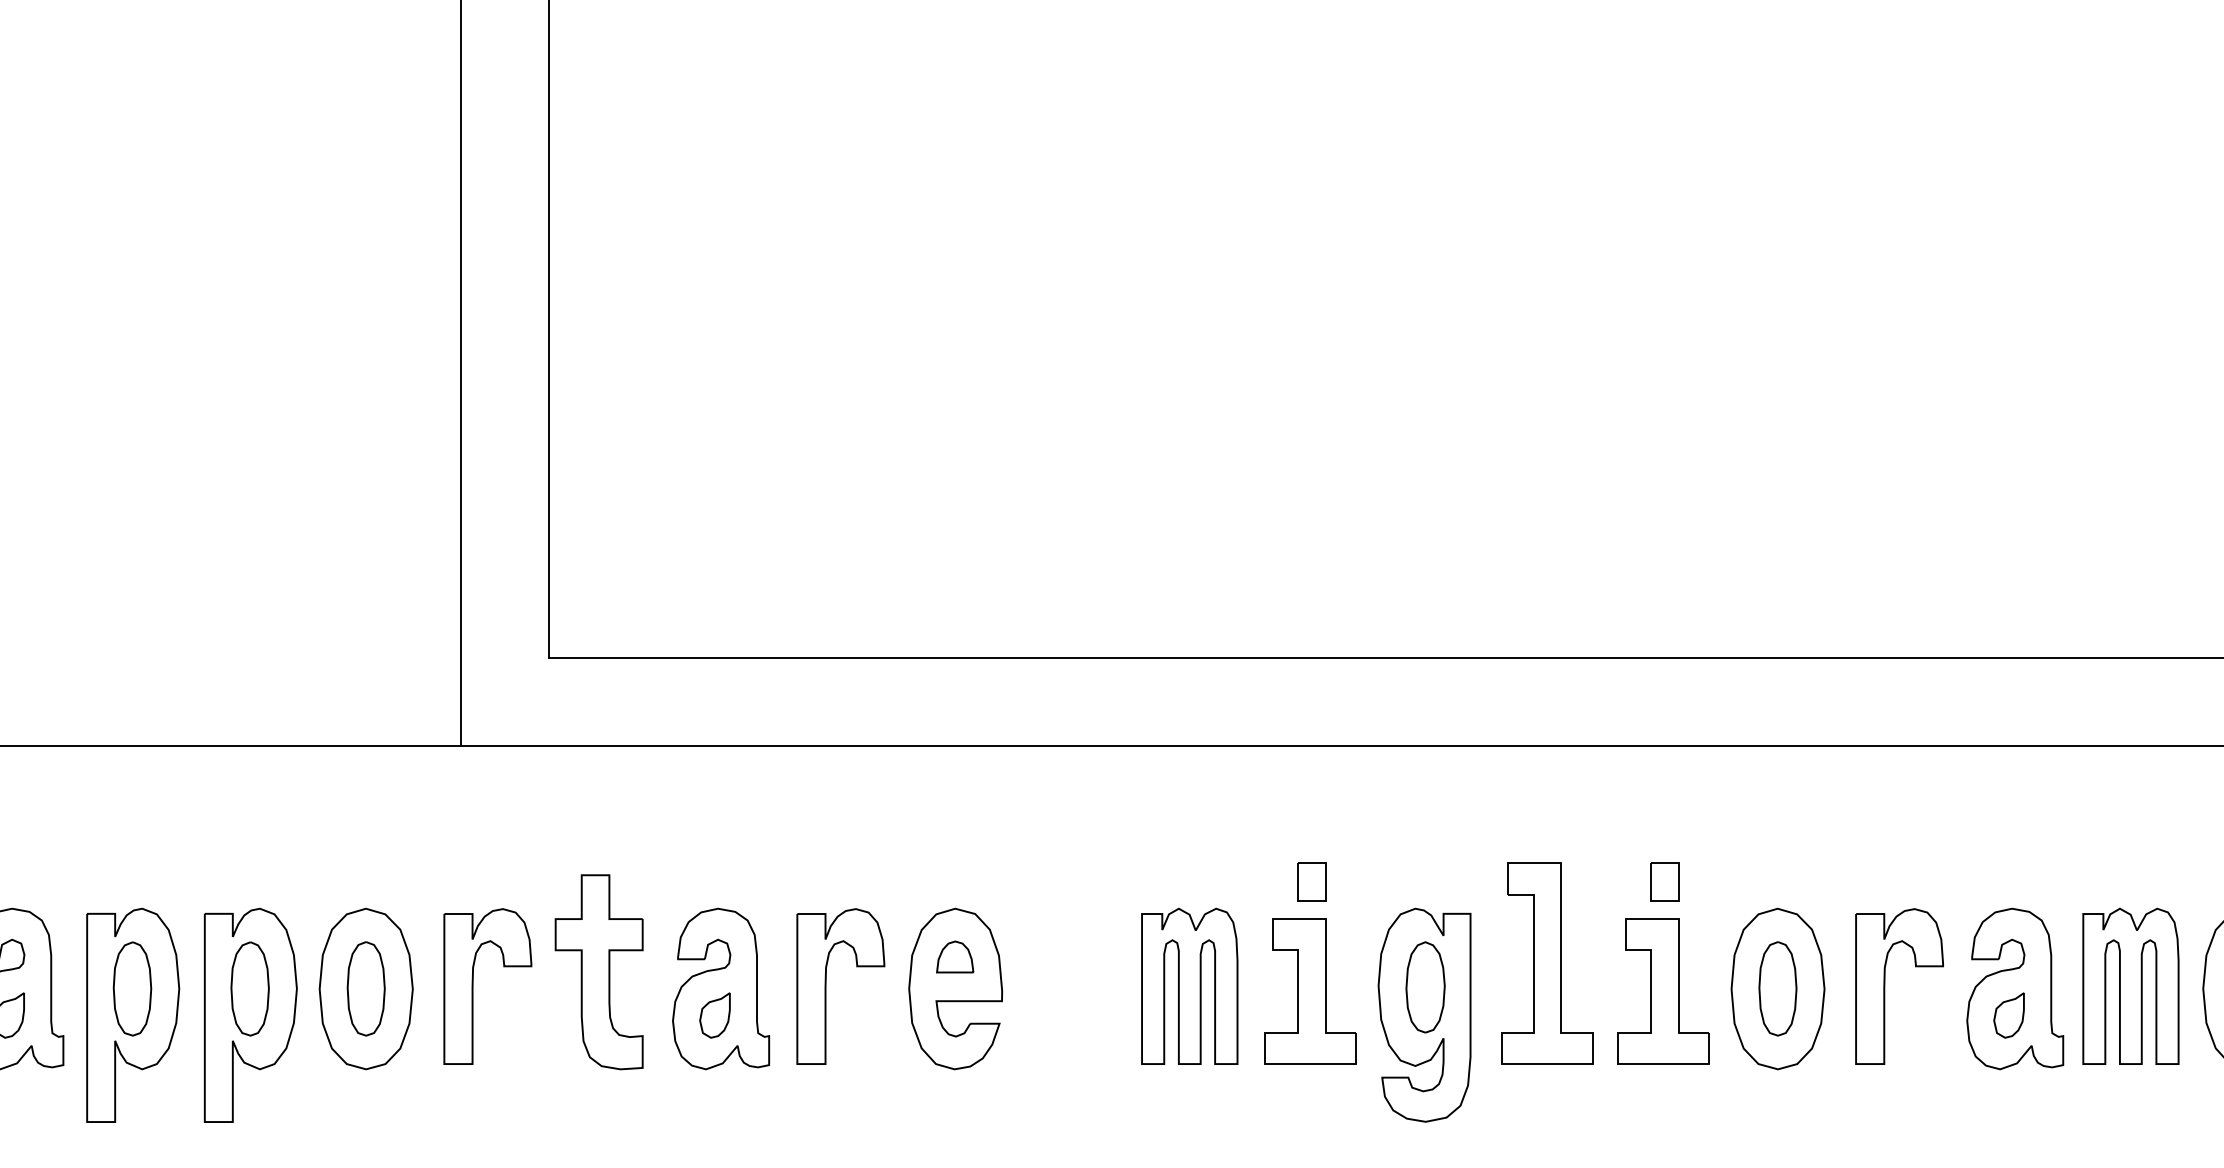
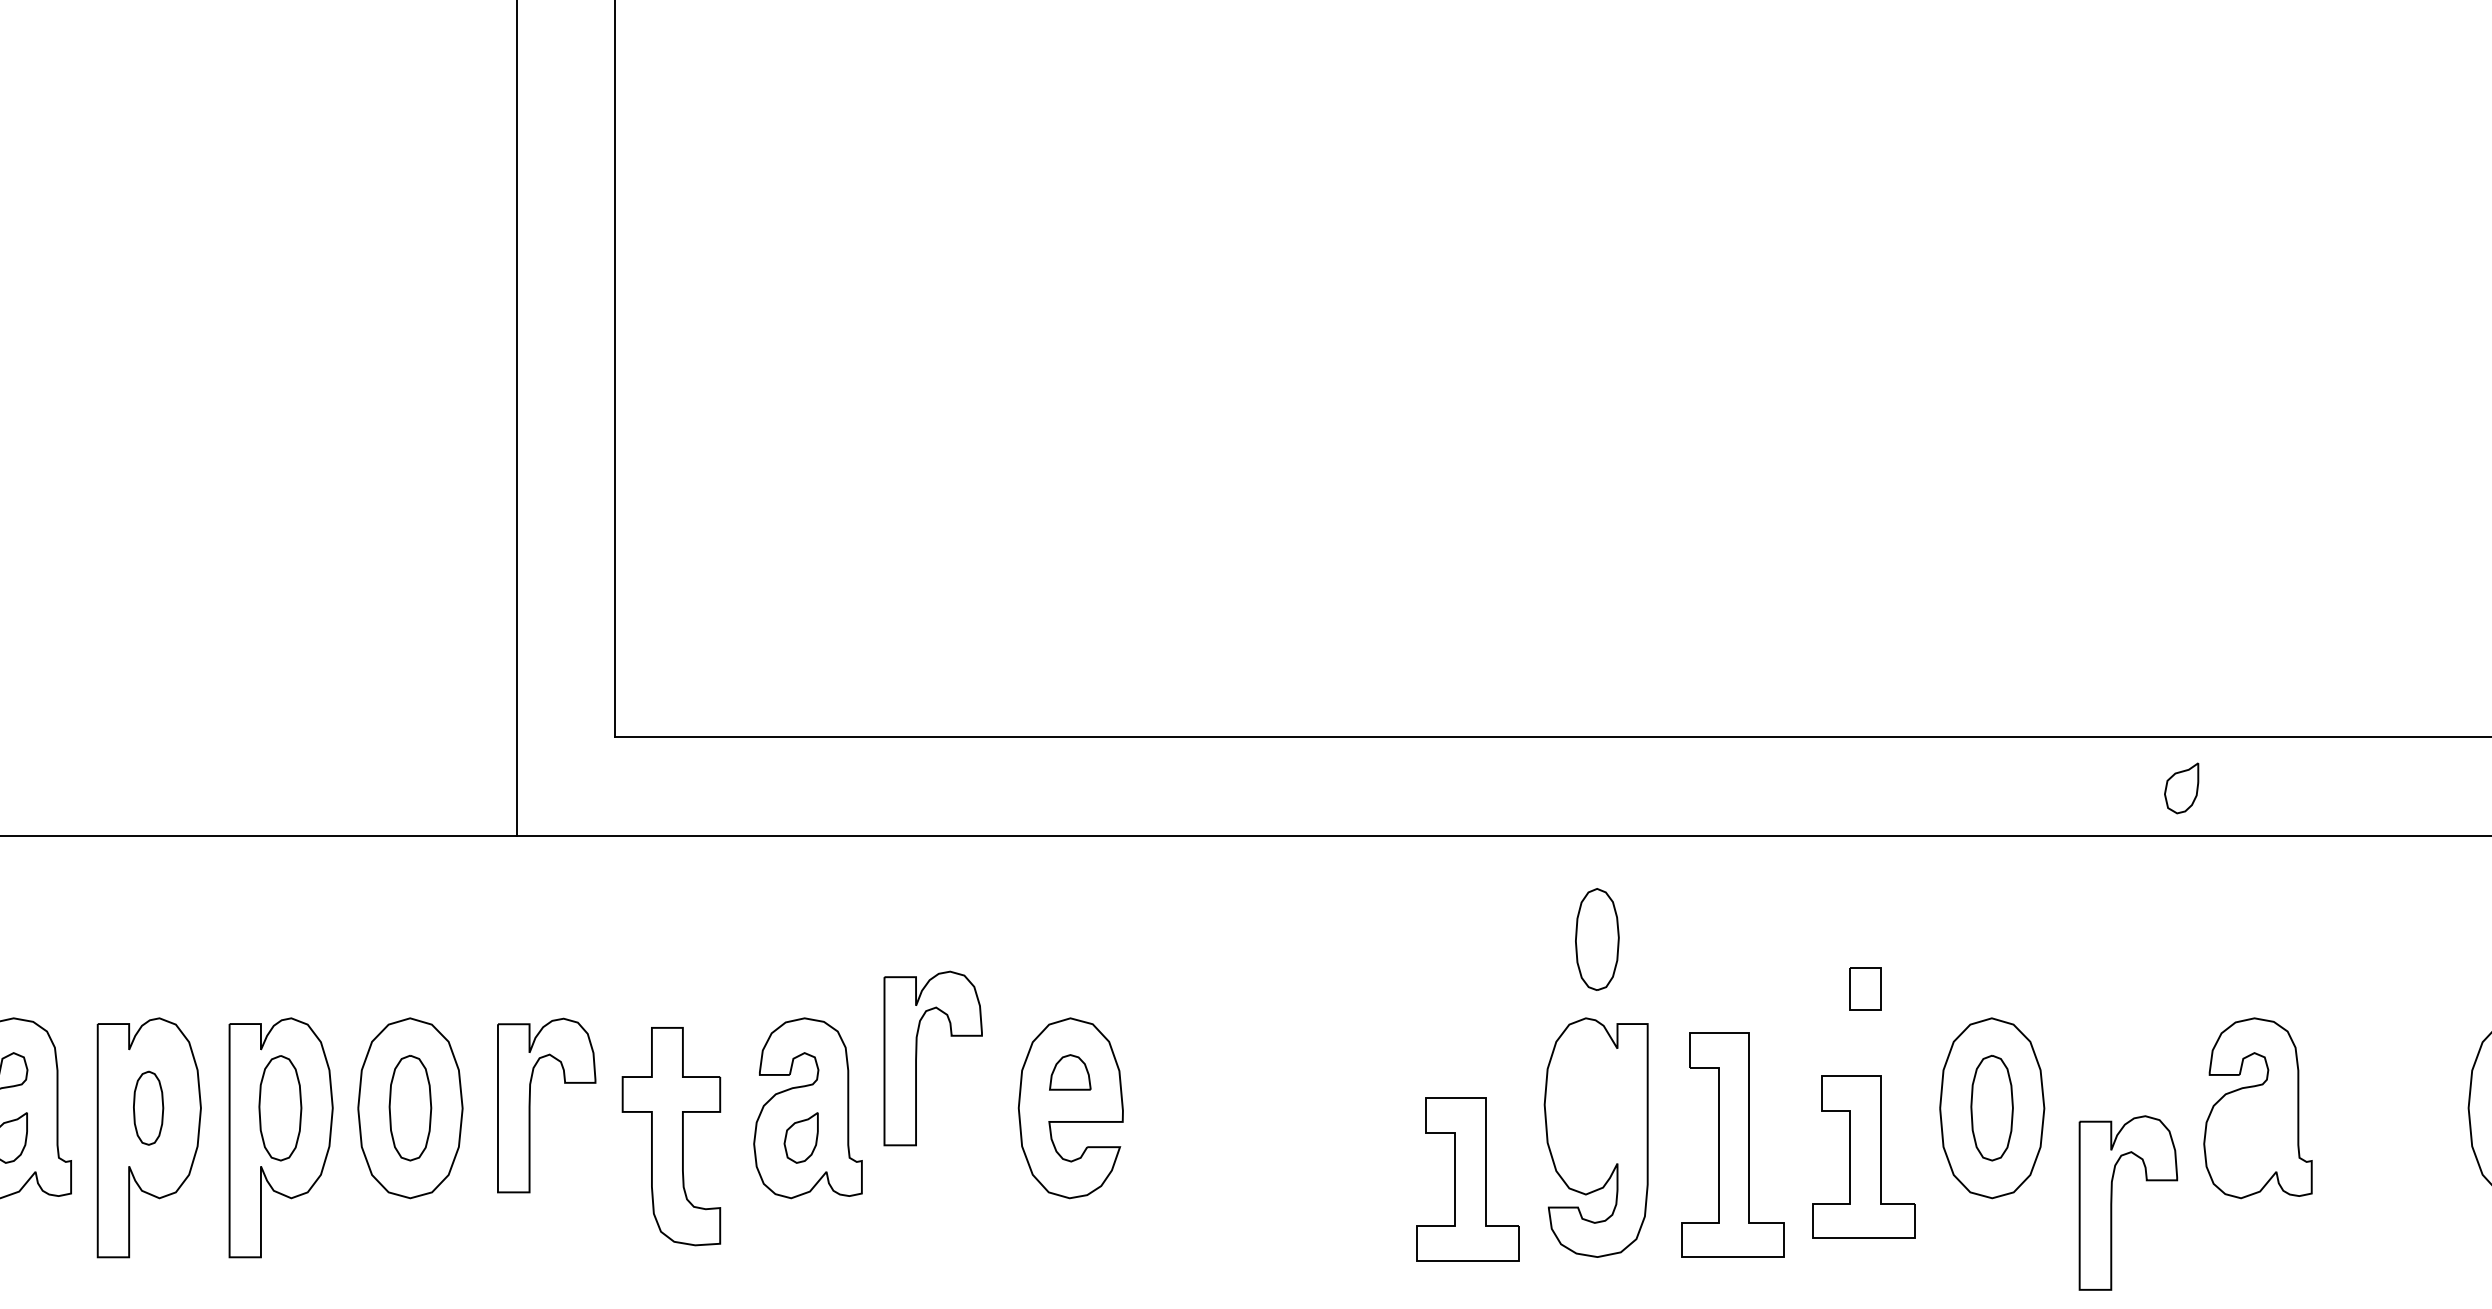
part: (1311, 881) -> (1469, 987), removed
part: (1547, 963) -> (1733, 1144), moved
part: (598, 972) -> (670, 1136), moved
part: (1189, 985) -> (1332, 1104), removed
part: (2130, 985) -> (2387, 1104), removed
part: (826, 986) -> (917, 1058), moved
part: (1885, 986) -> (2112, 1202), moved
part: (1425, 987) -> (1597, 939), moved
part: (132, 988) -> (148, 1107), size x0.7
part: (1310, 991) -> (1468, 1179), moved
part: (1663, 991) -> (1863, 1156), moved
part: (2008, 1015) -> (2180, 788), moved

